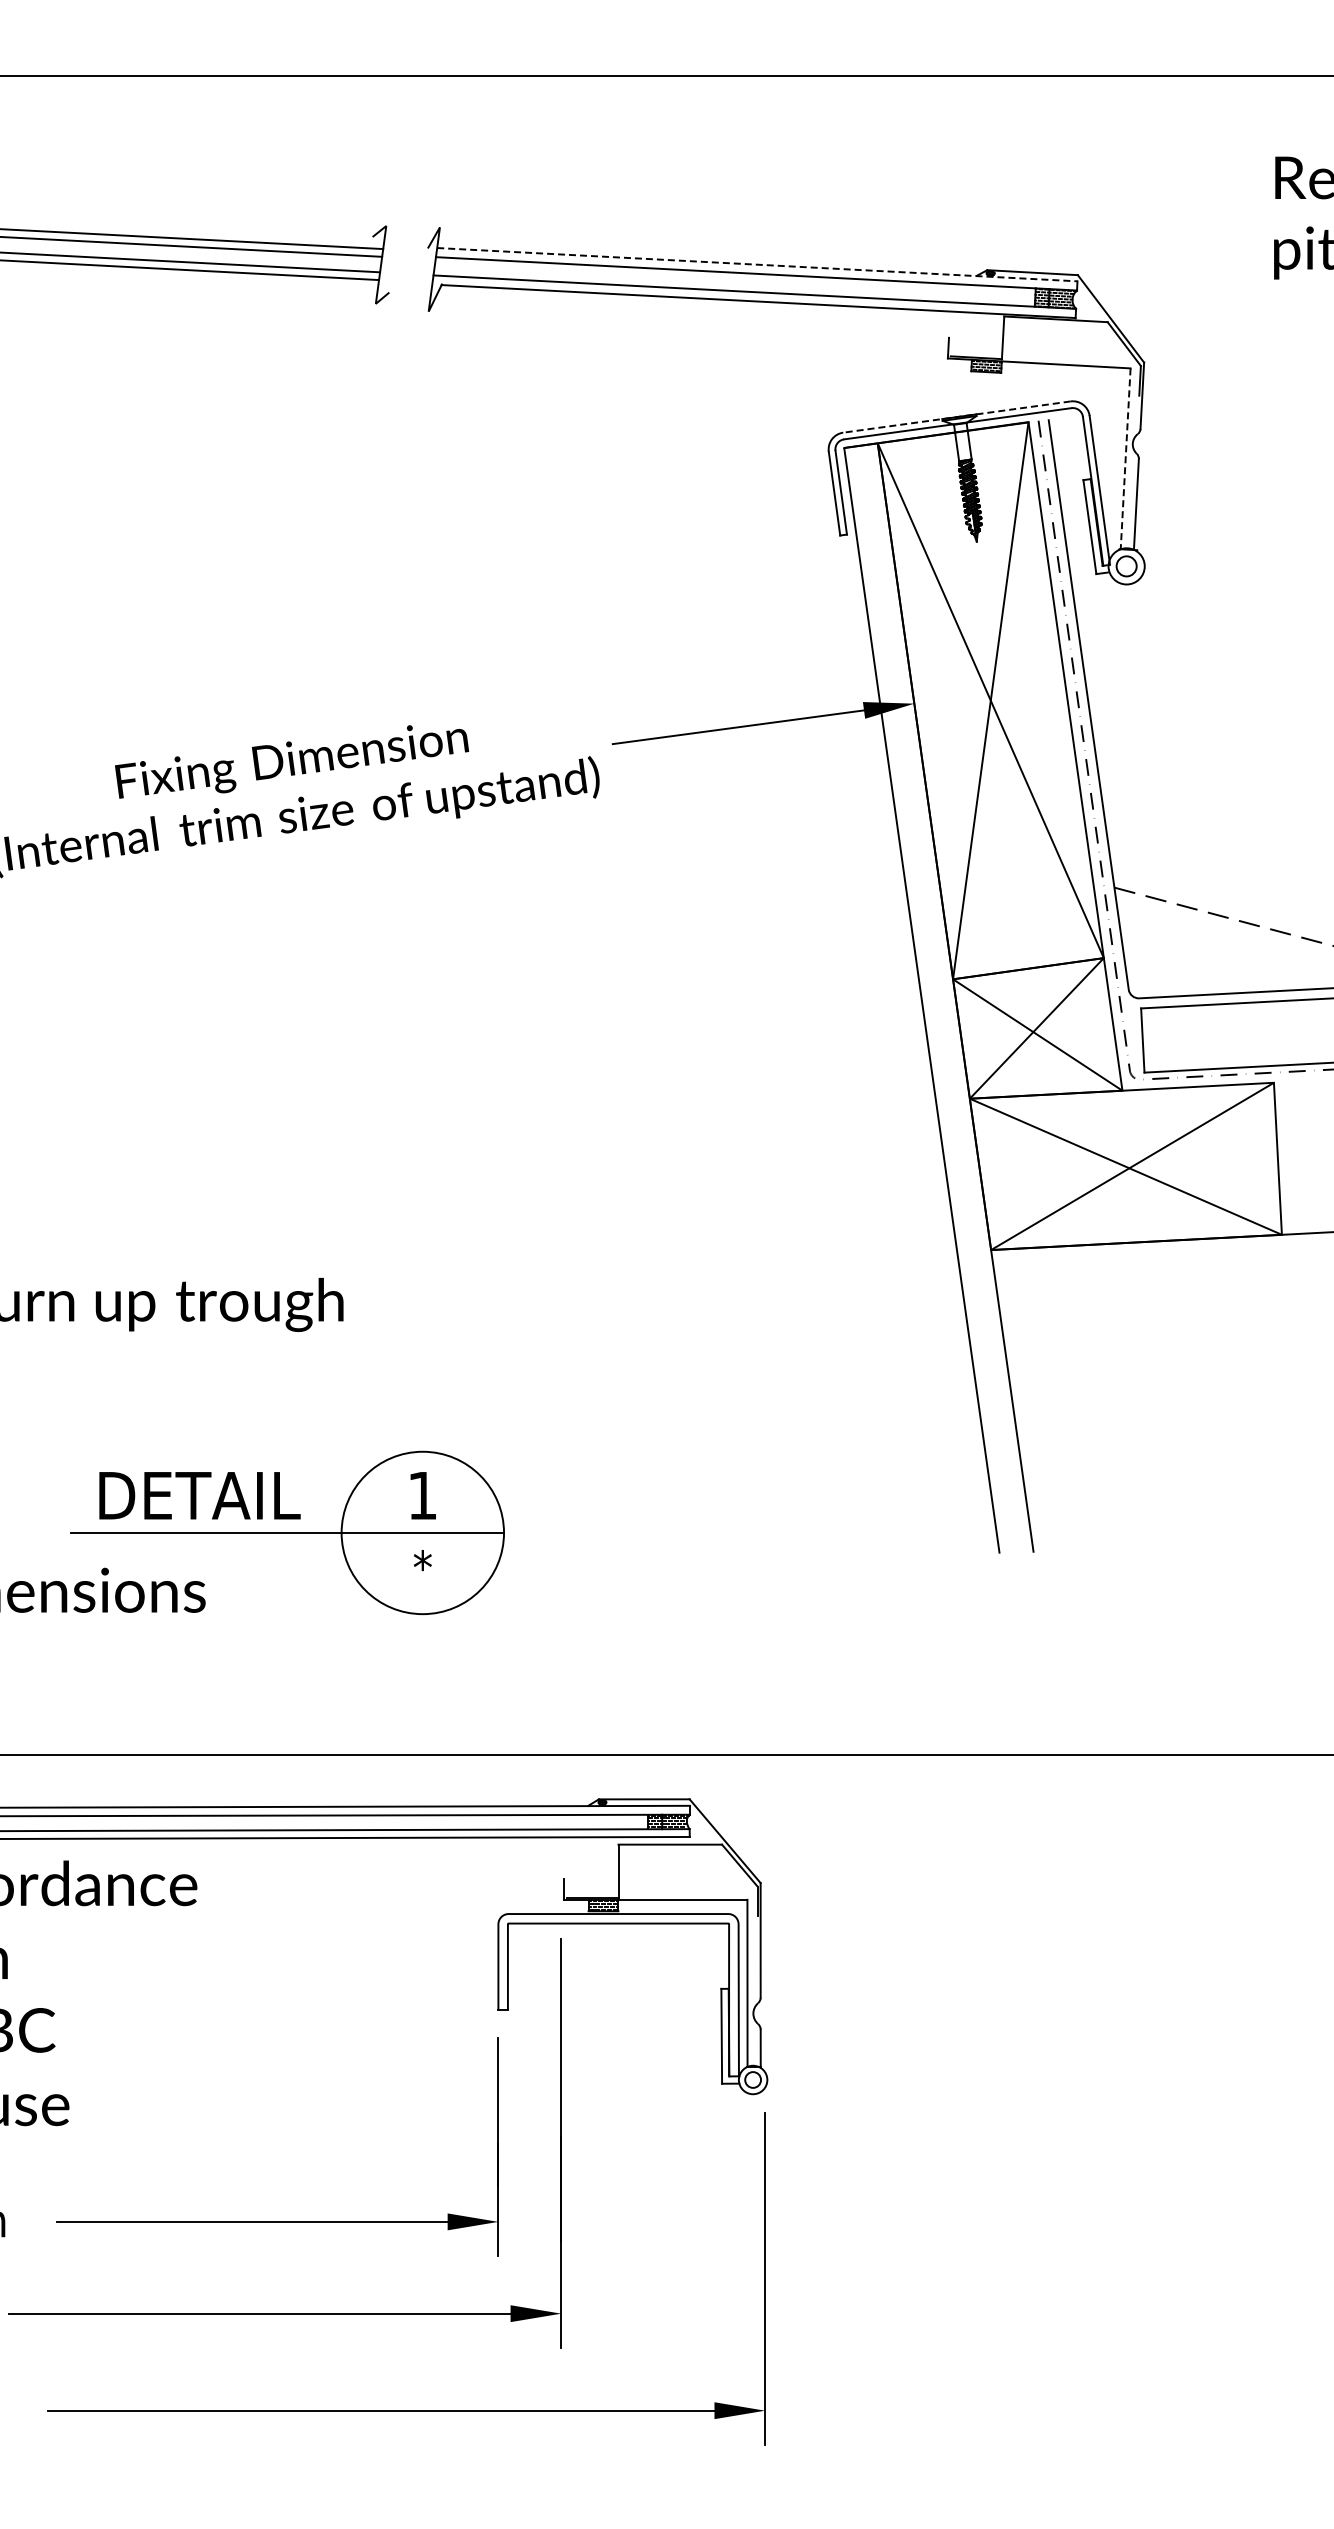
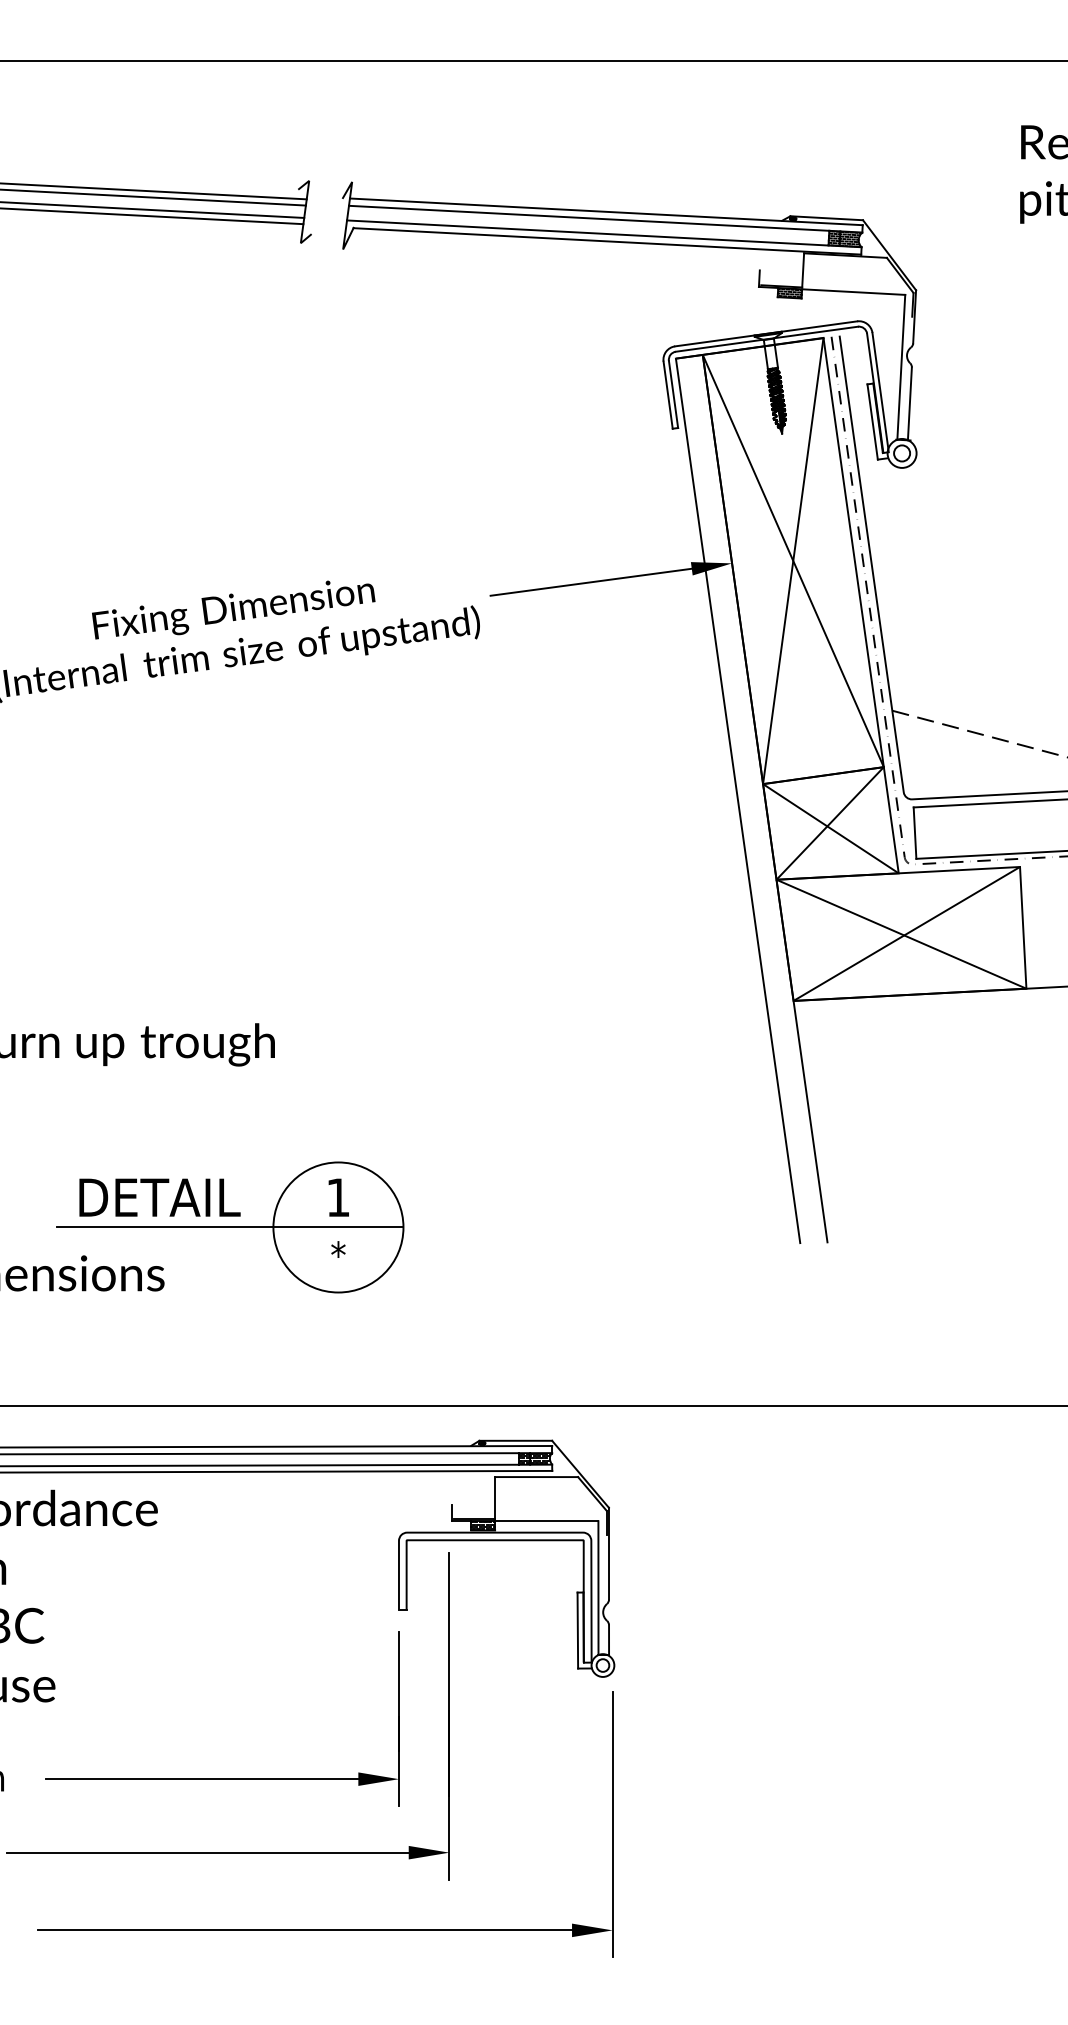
line: (757, 264) -> (606, 211), dashed -> solid
line: (956, 417) -> (765, 334), dashed -> solid
line: (1125, 458) -> (901, 367), dashed -> solid

